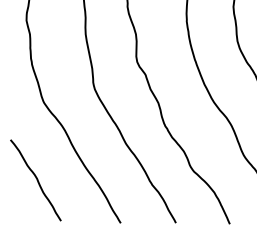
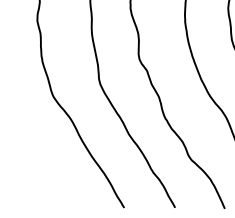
curve: (36, 180) -> (46, 168), removed

